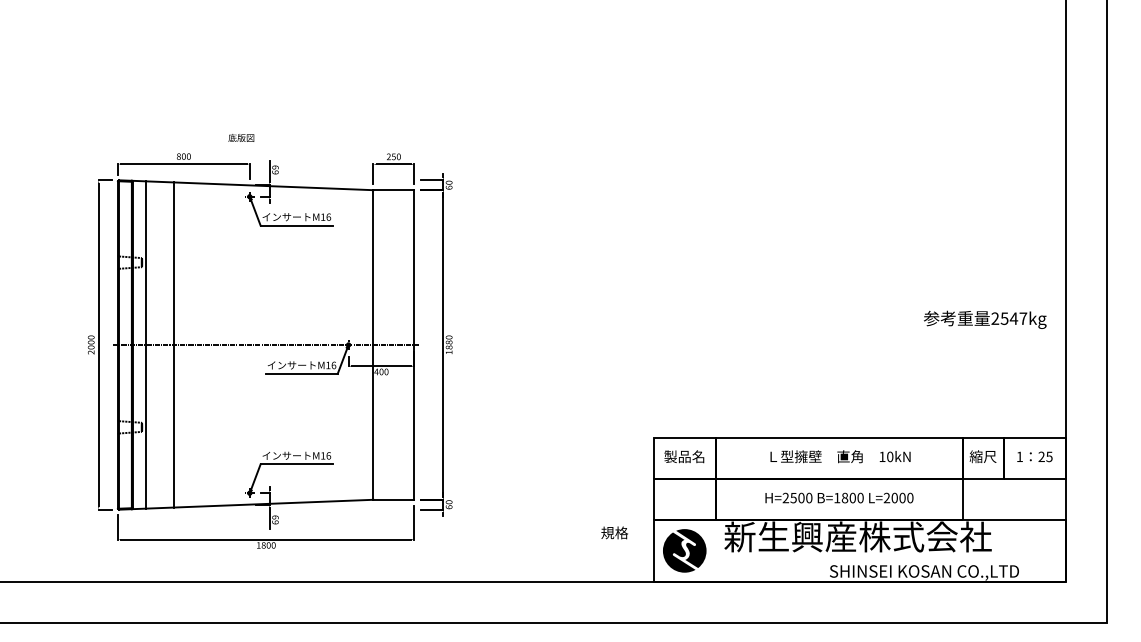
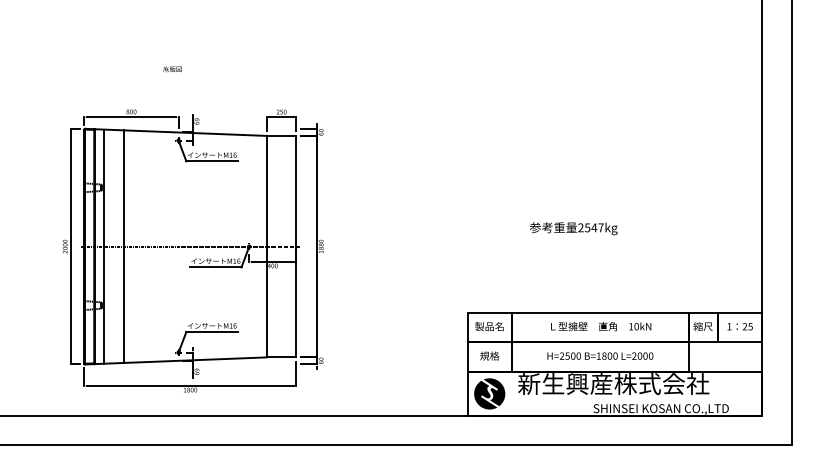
text: (241, 137) -> (172, 68), moved
text: (985, 319) -> (573, 228), moved
text: (614, 532) -> (489, 355), moved

